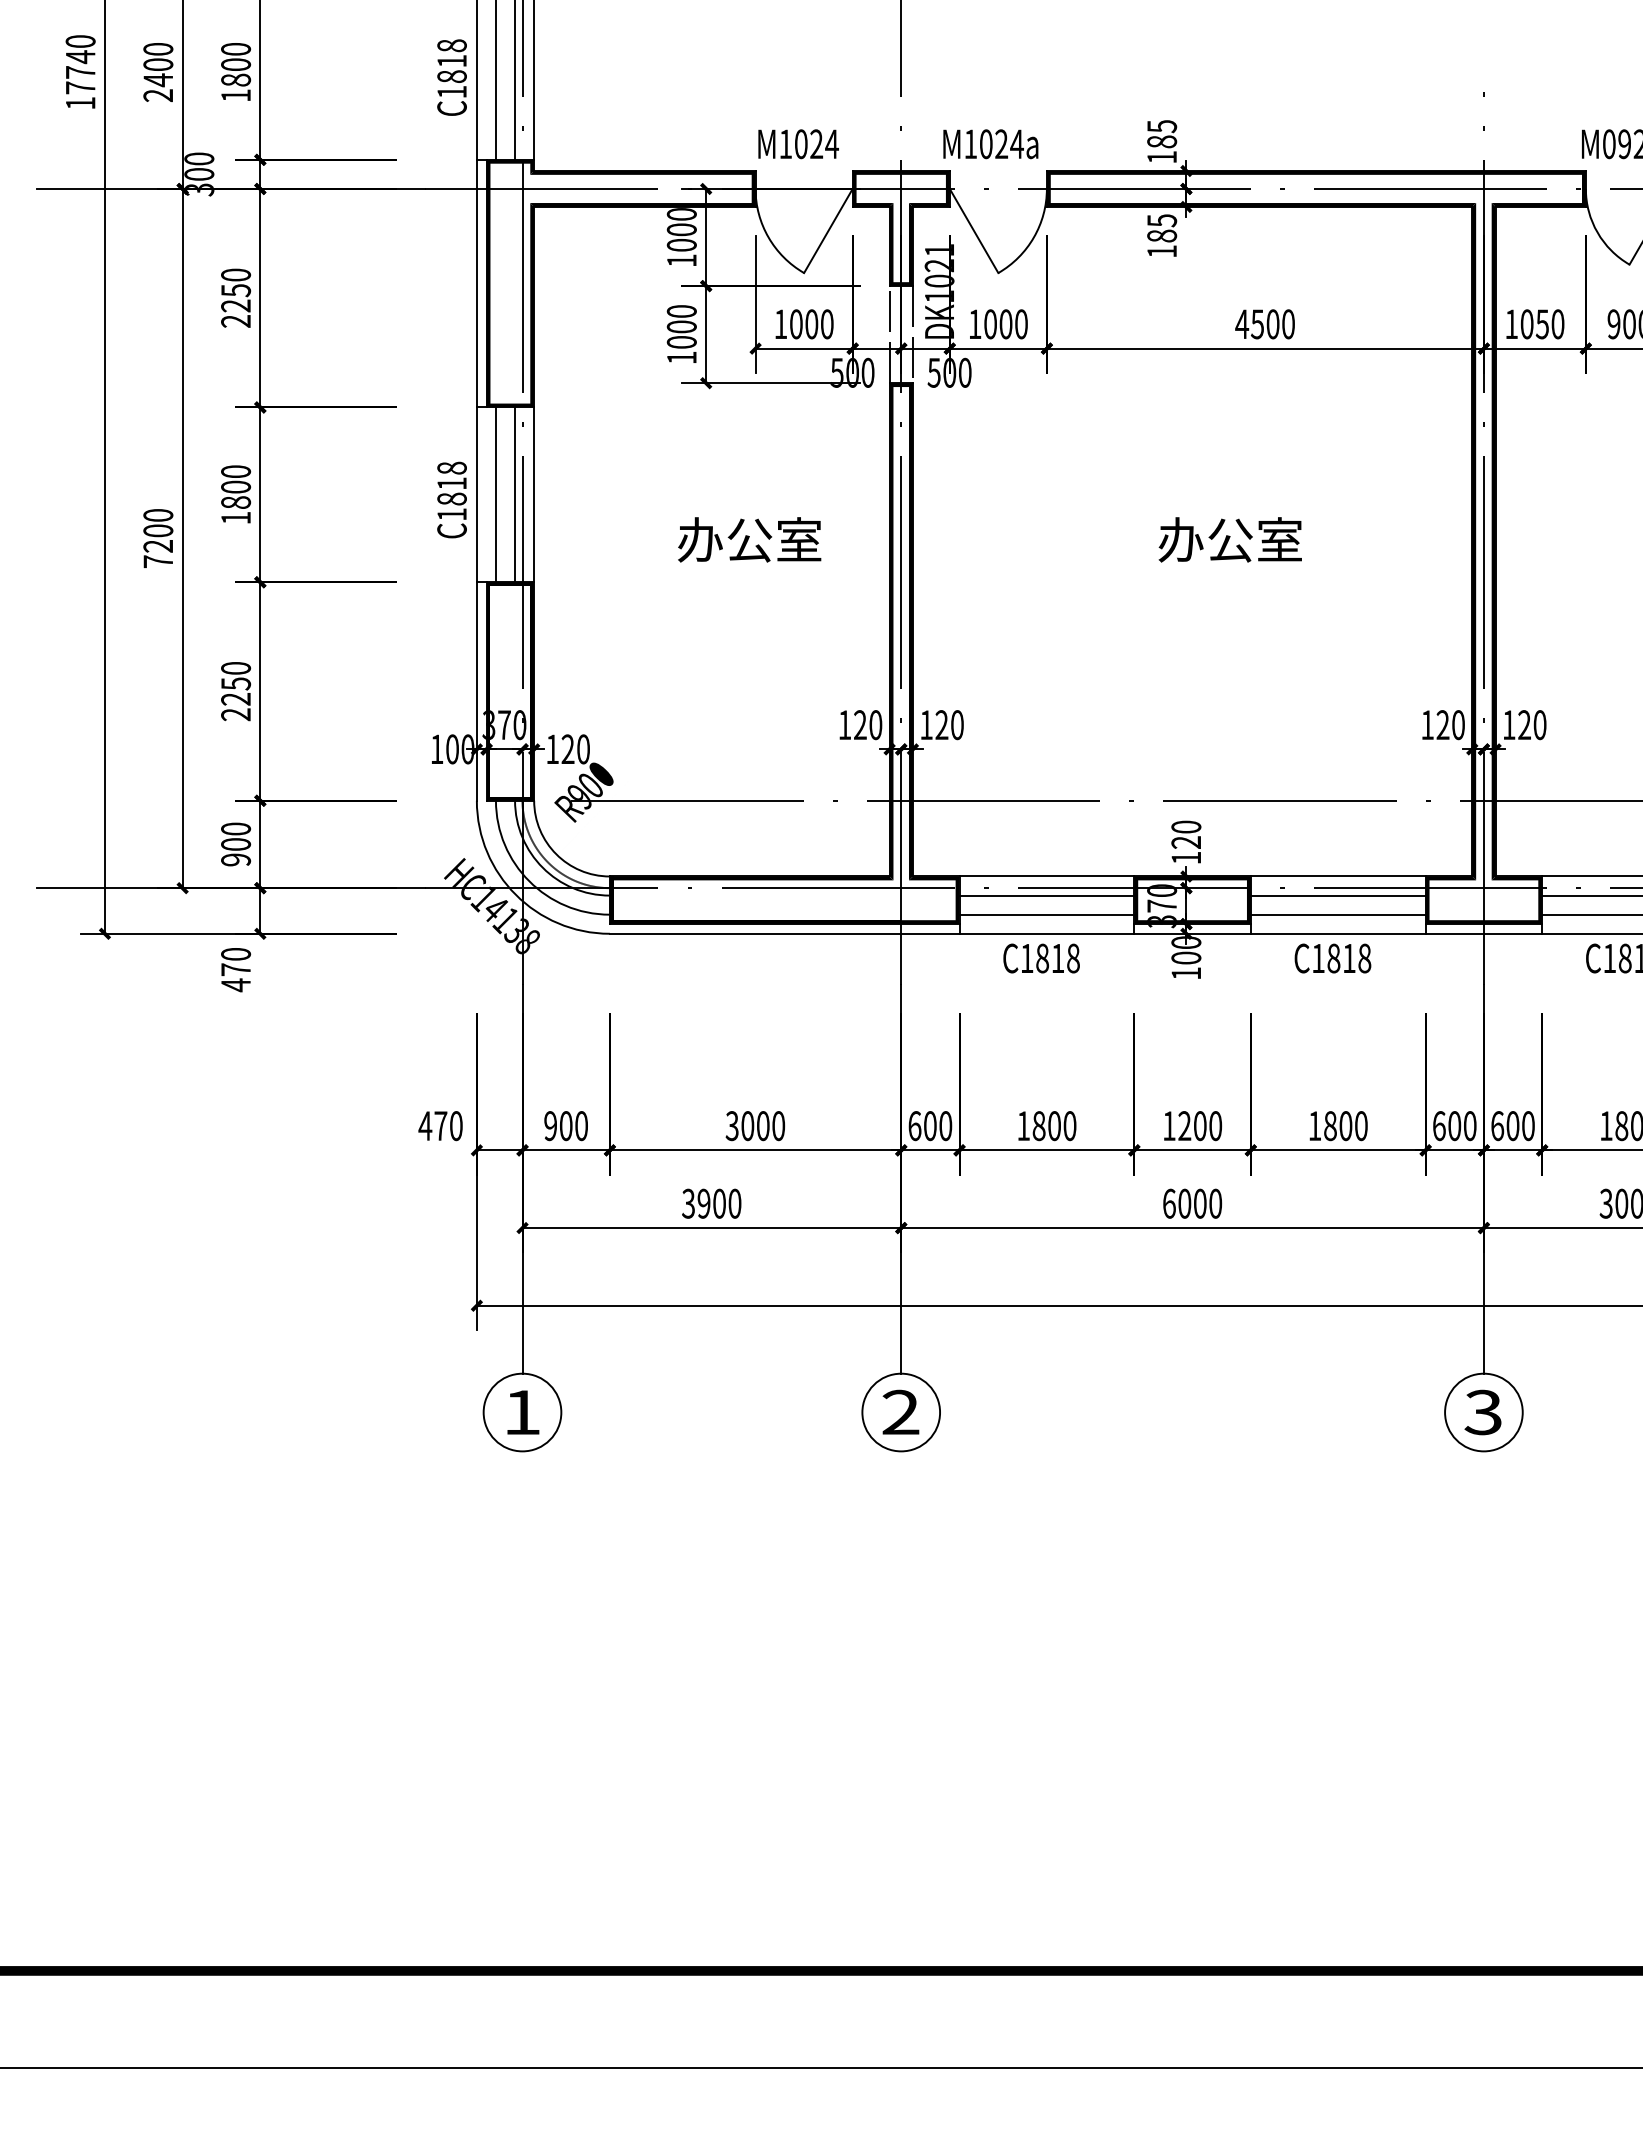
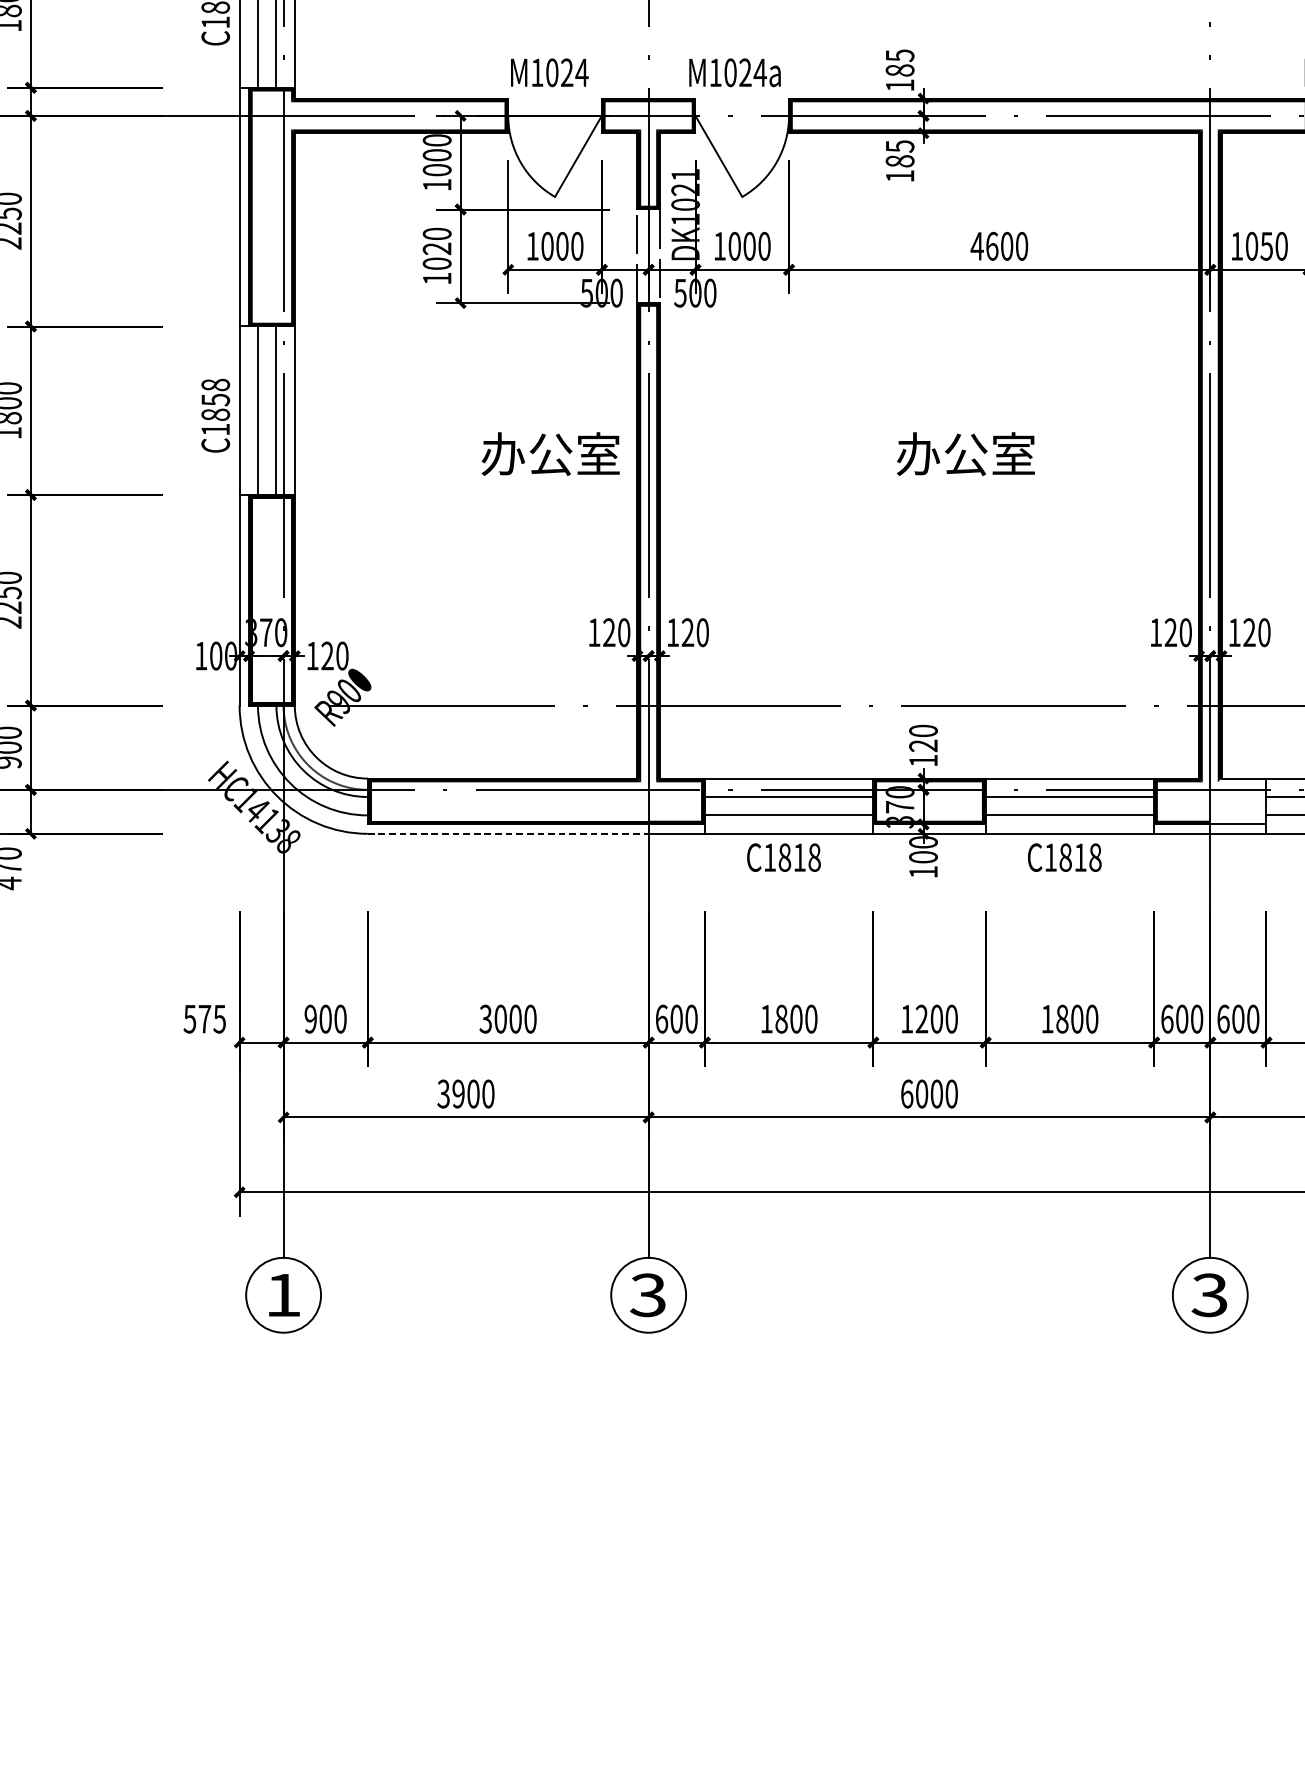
text: (1257, 324) -> (992, 246), 4500 -> 4600
text: (681, 326) -> (436, 248), 1000 -> 1020
text: (451, 483) -> (215, 399), C1818 -> C1858
text: (749, 539) -> (550, 453), moved
fill: (1512, 900) -> (1237, 801), removed
line: (755, 933) -> (508, 833), solid -> dashed
text: (440, 1126) -> (204, 1019), 470 -> 575
text: (900, 1412) -> (647, 1295), 2 -> 3

